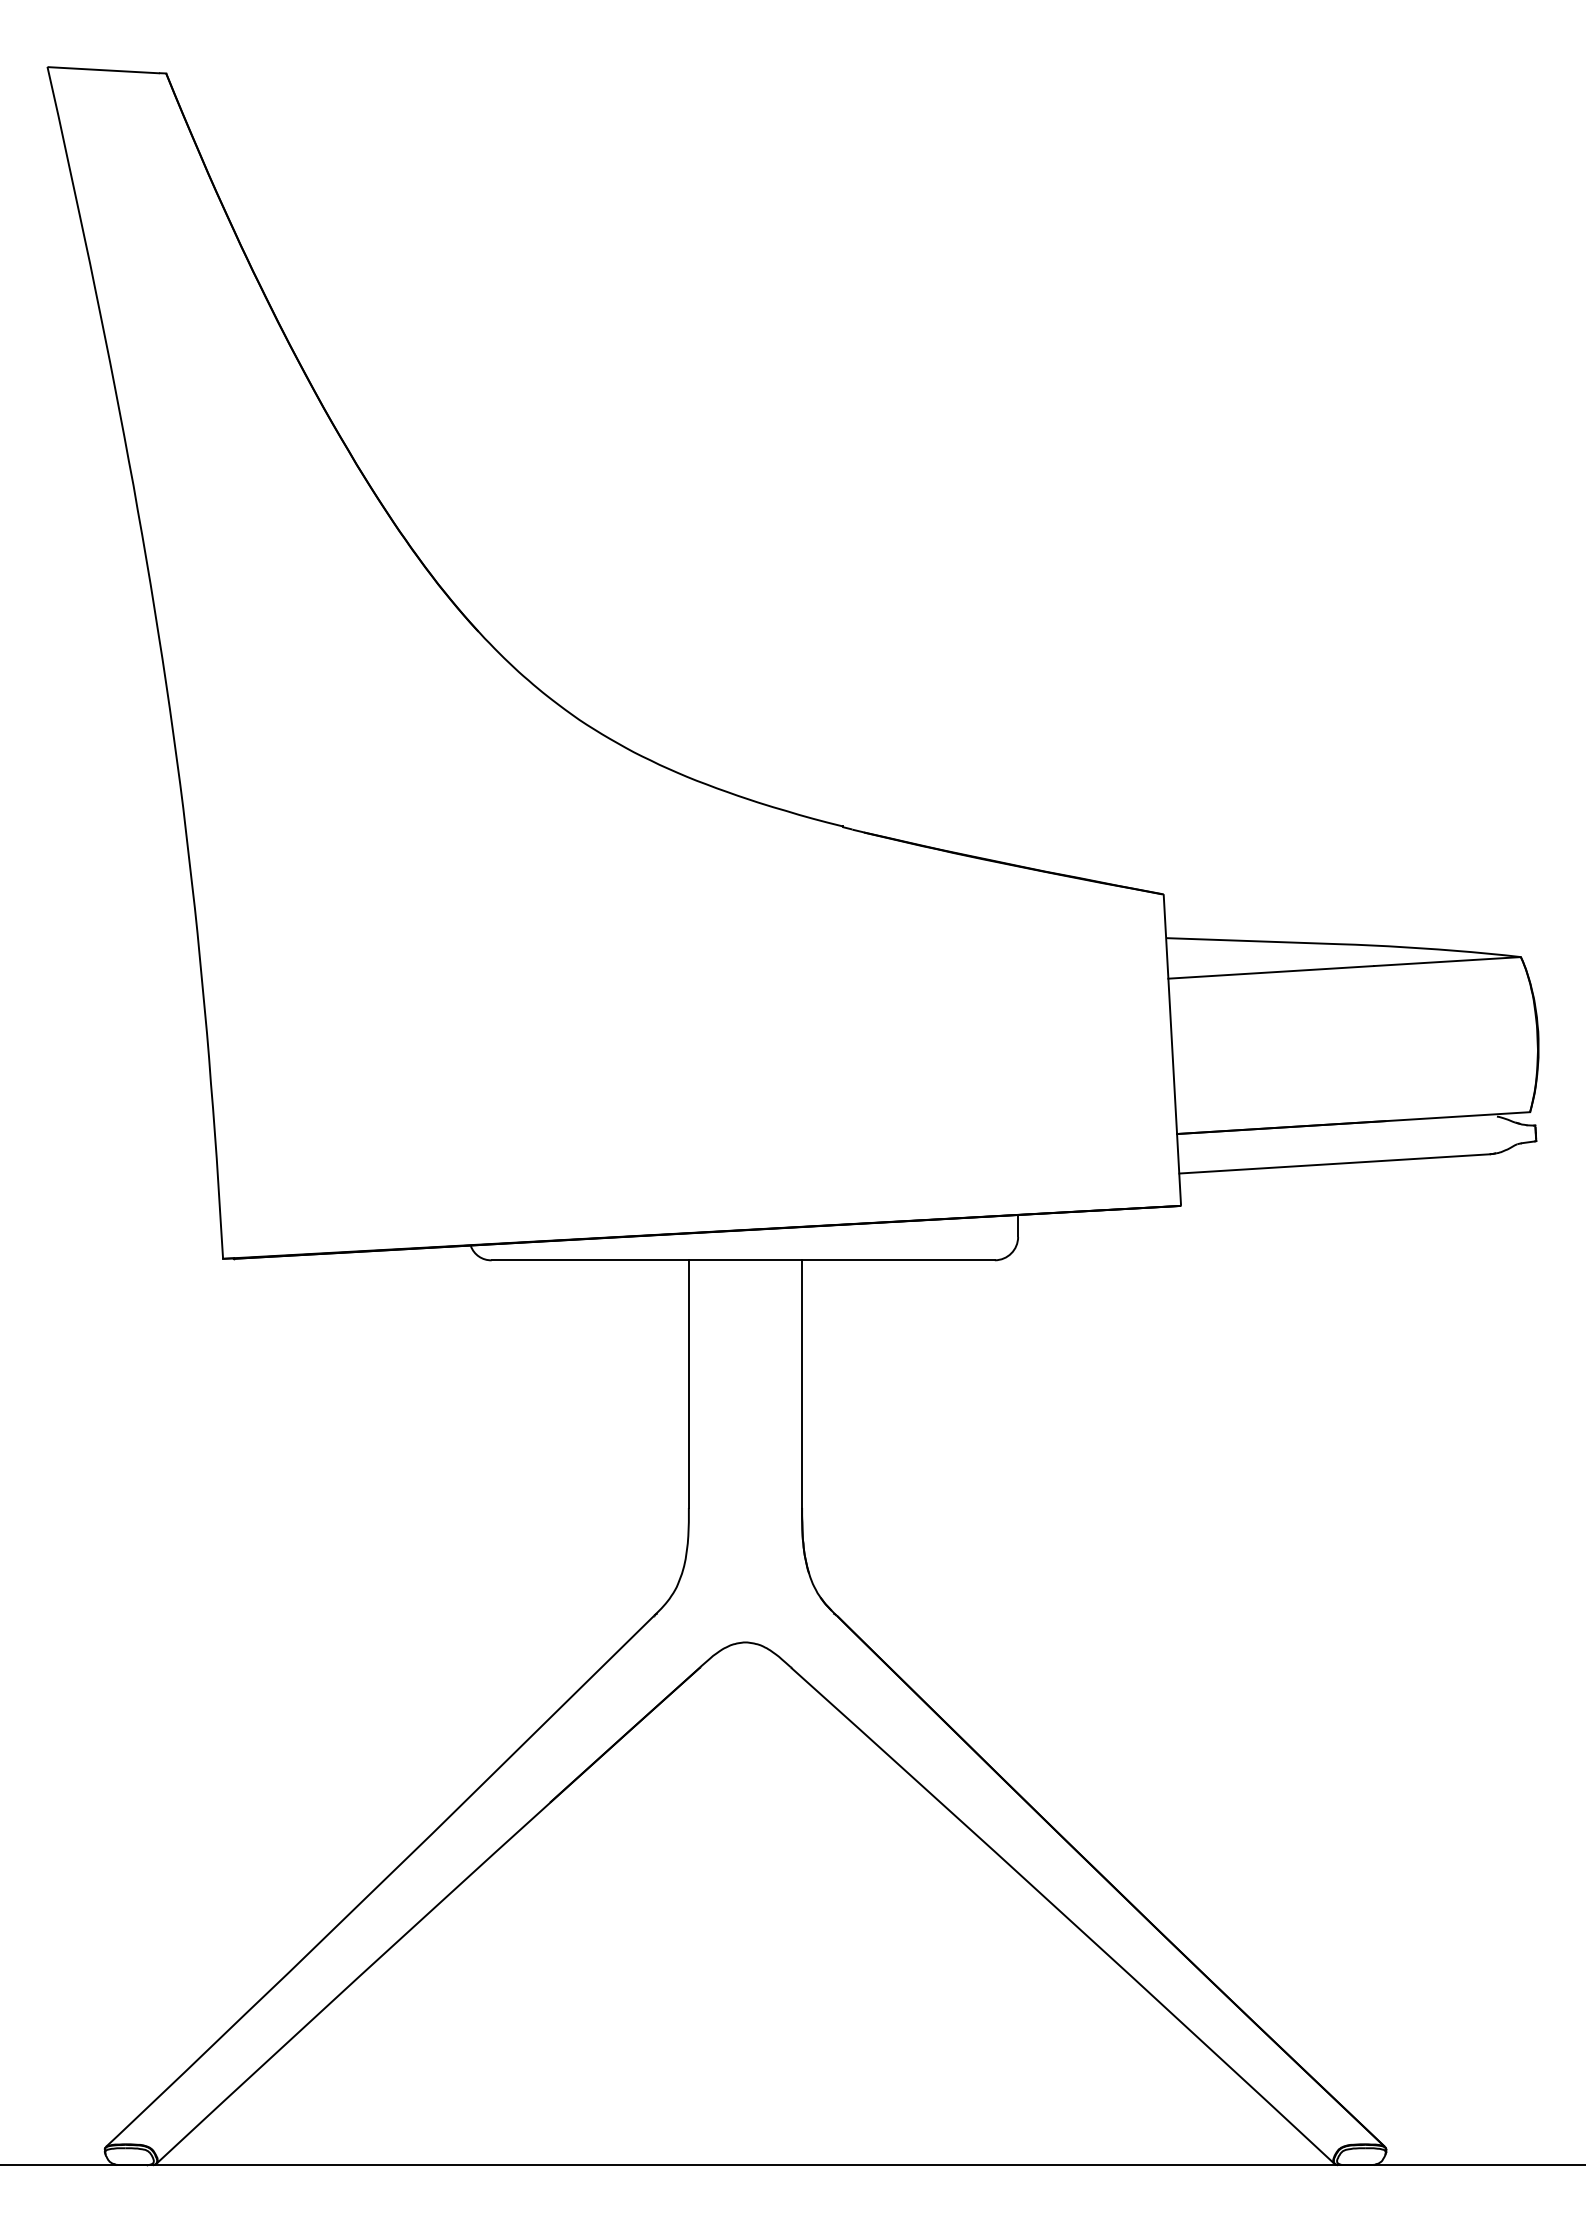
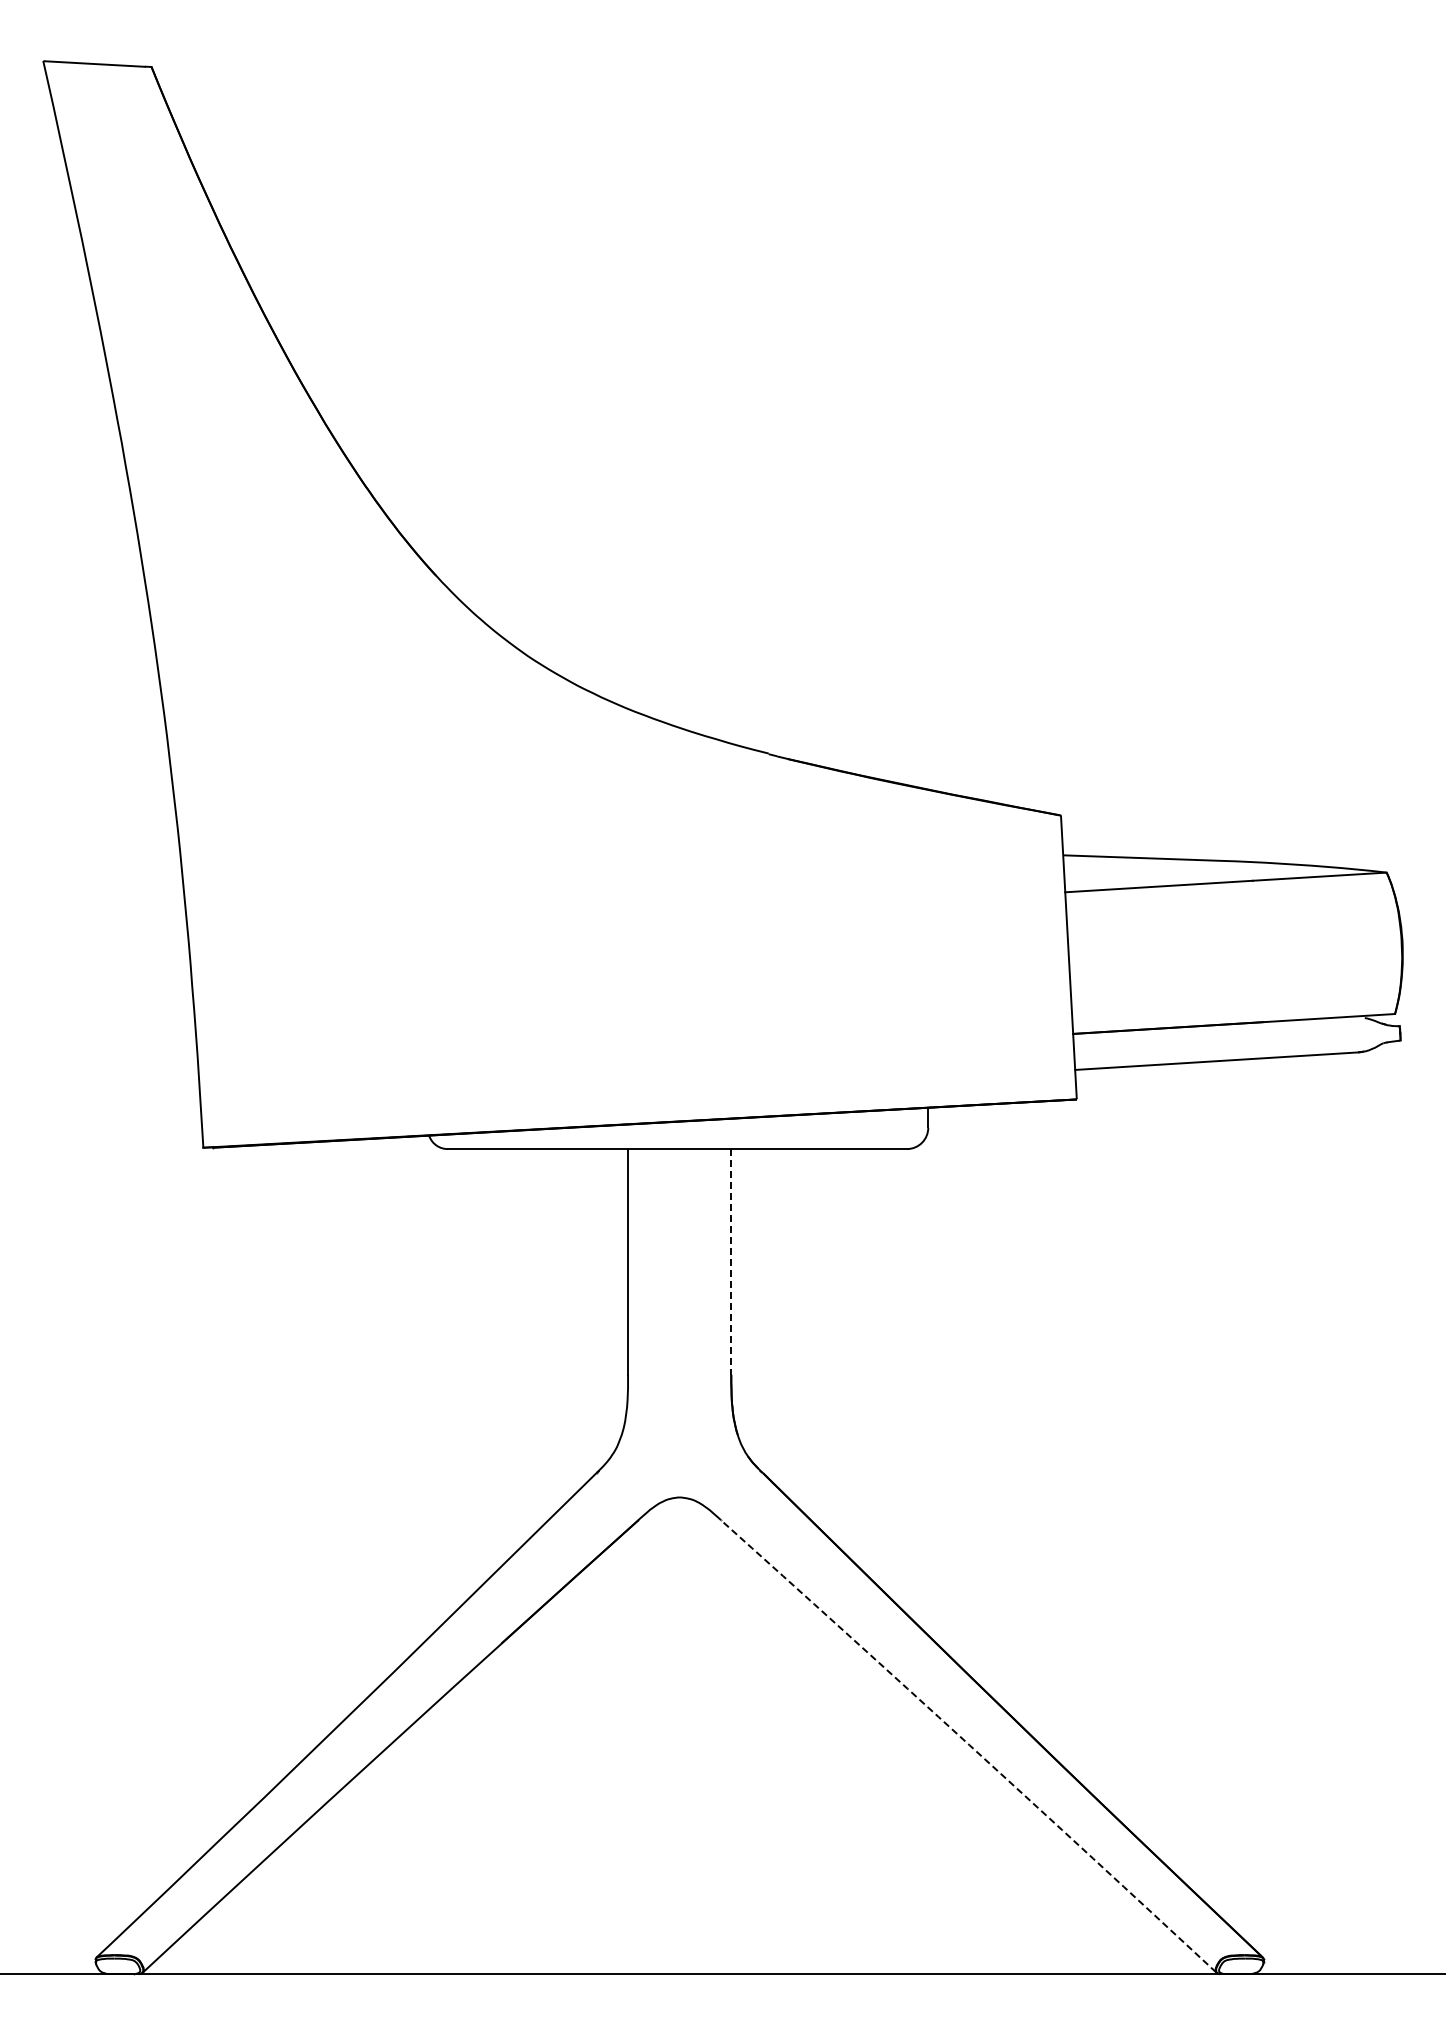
line: (802, 1384) -> (731, 1262), solid -> dashed
arc: (1063, 1914) -> (969, 1745), solid -> dashed

